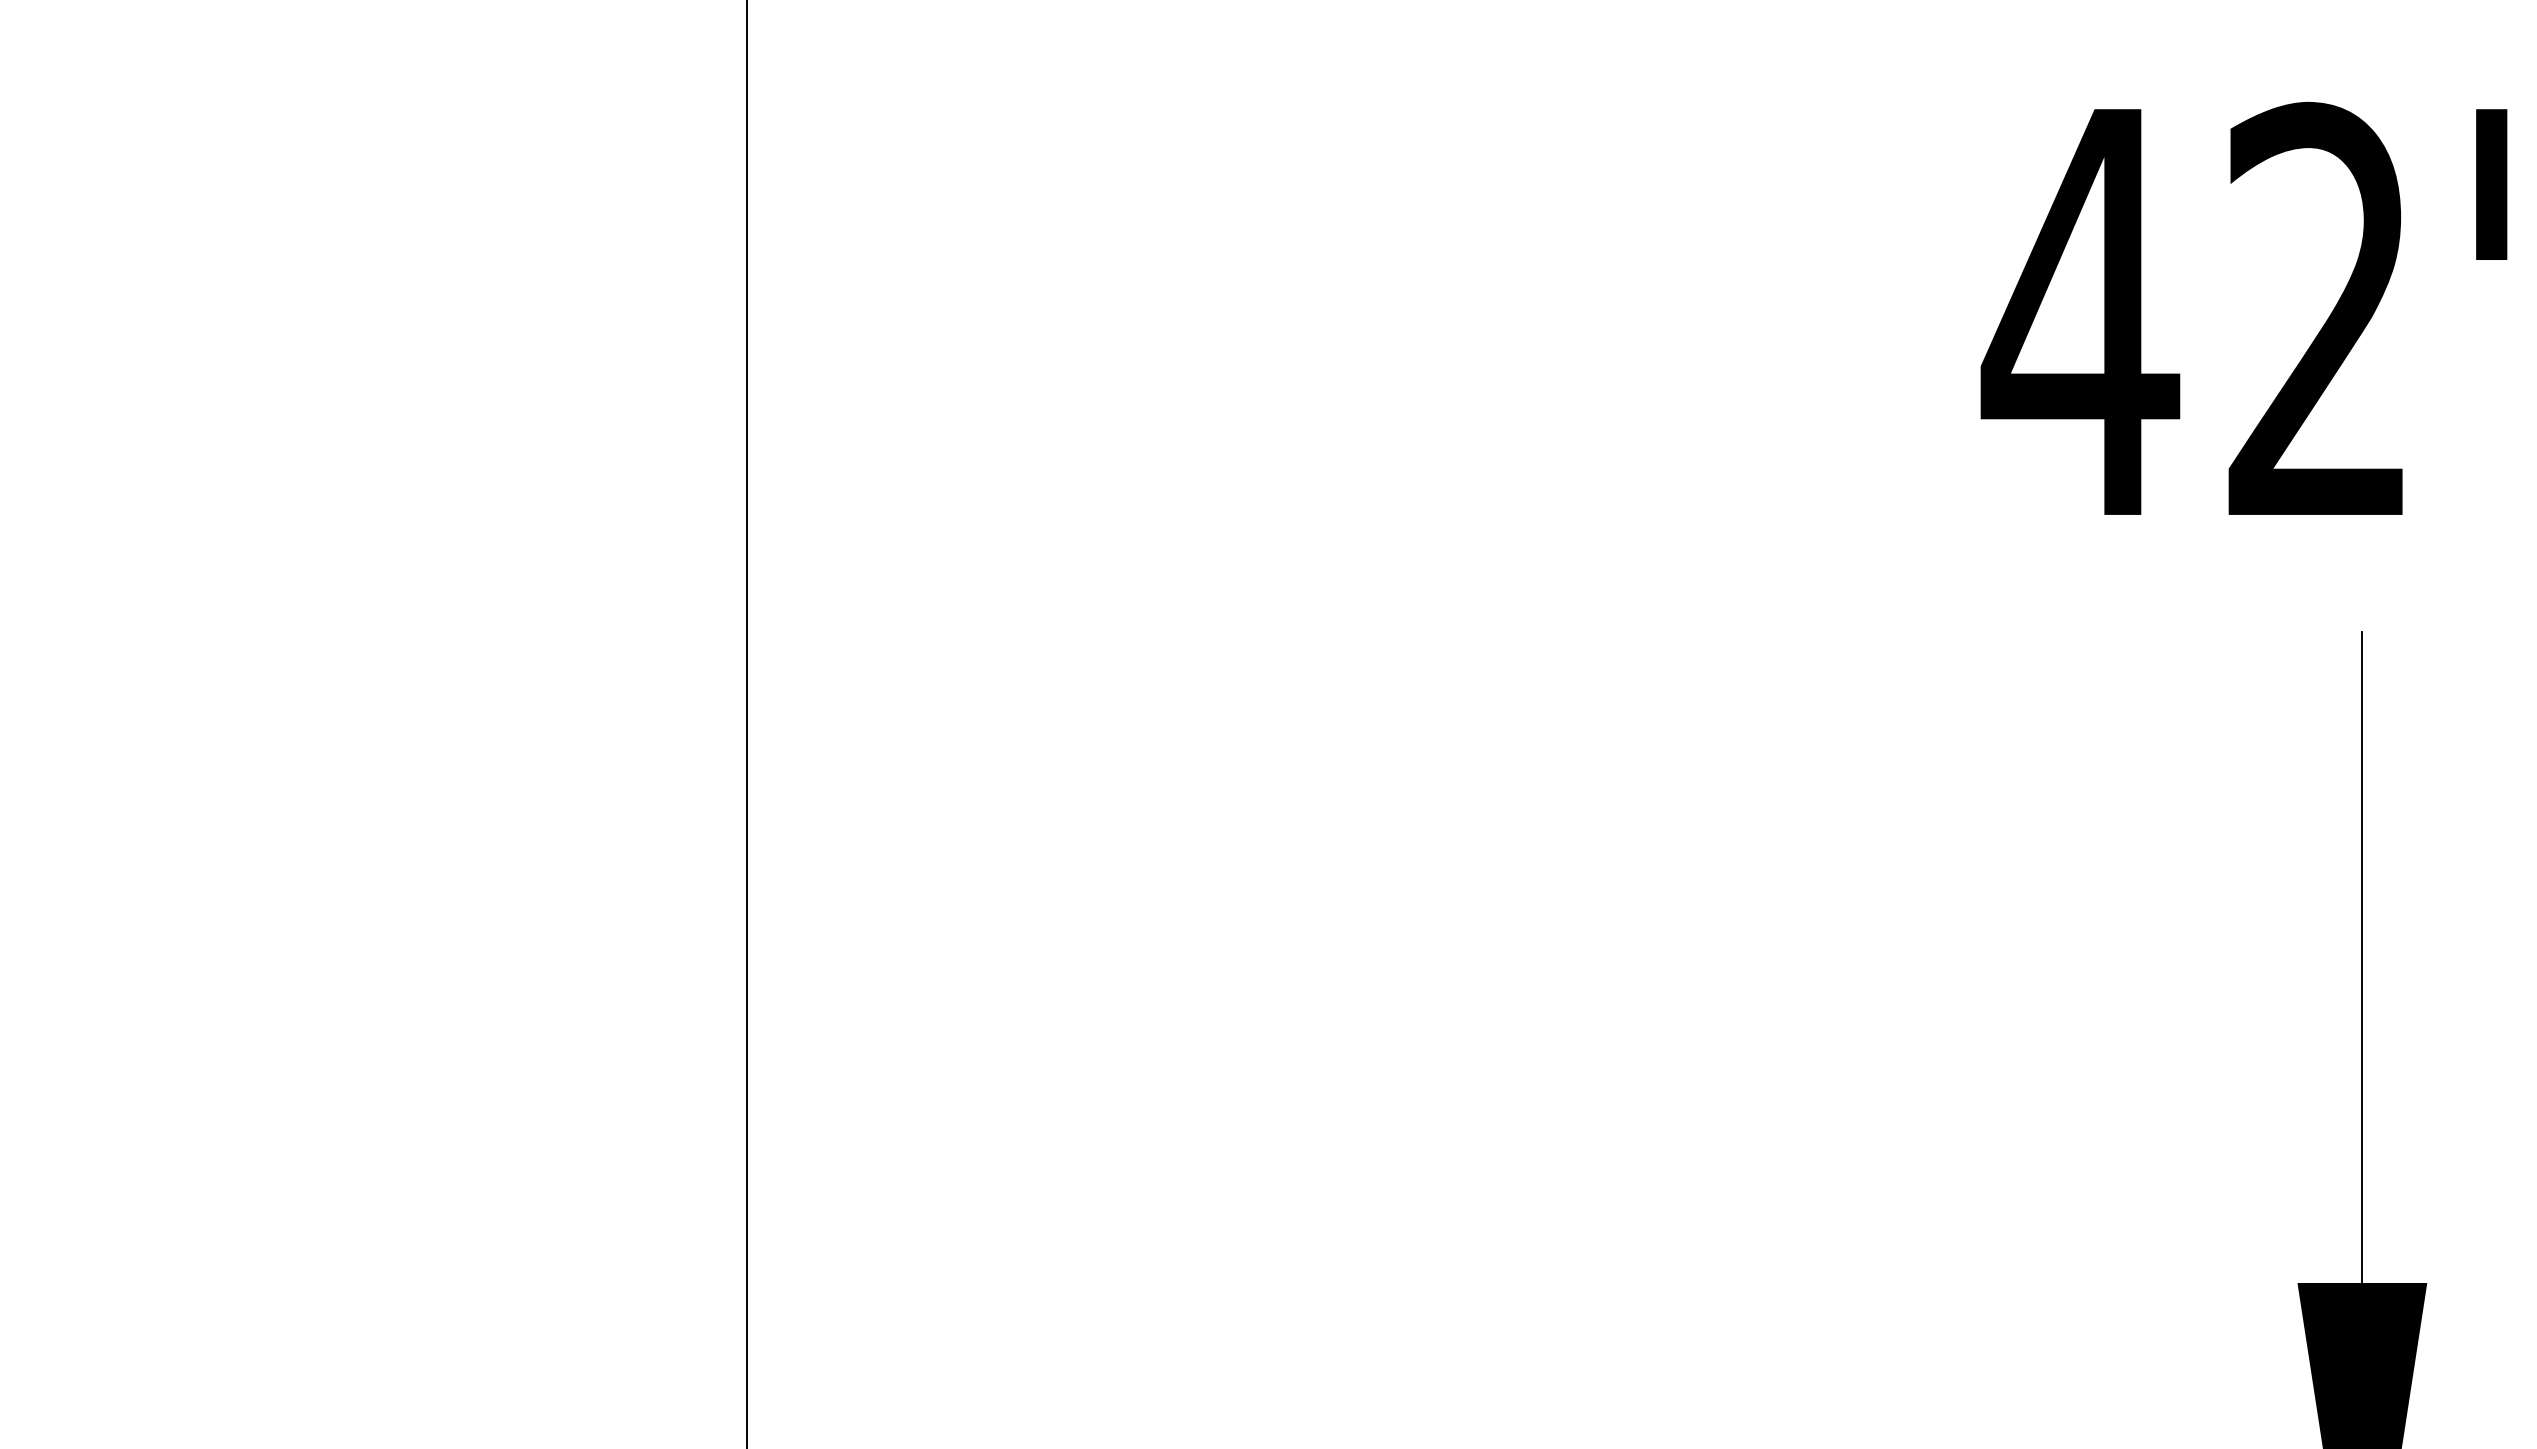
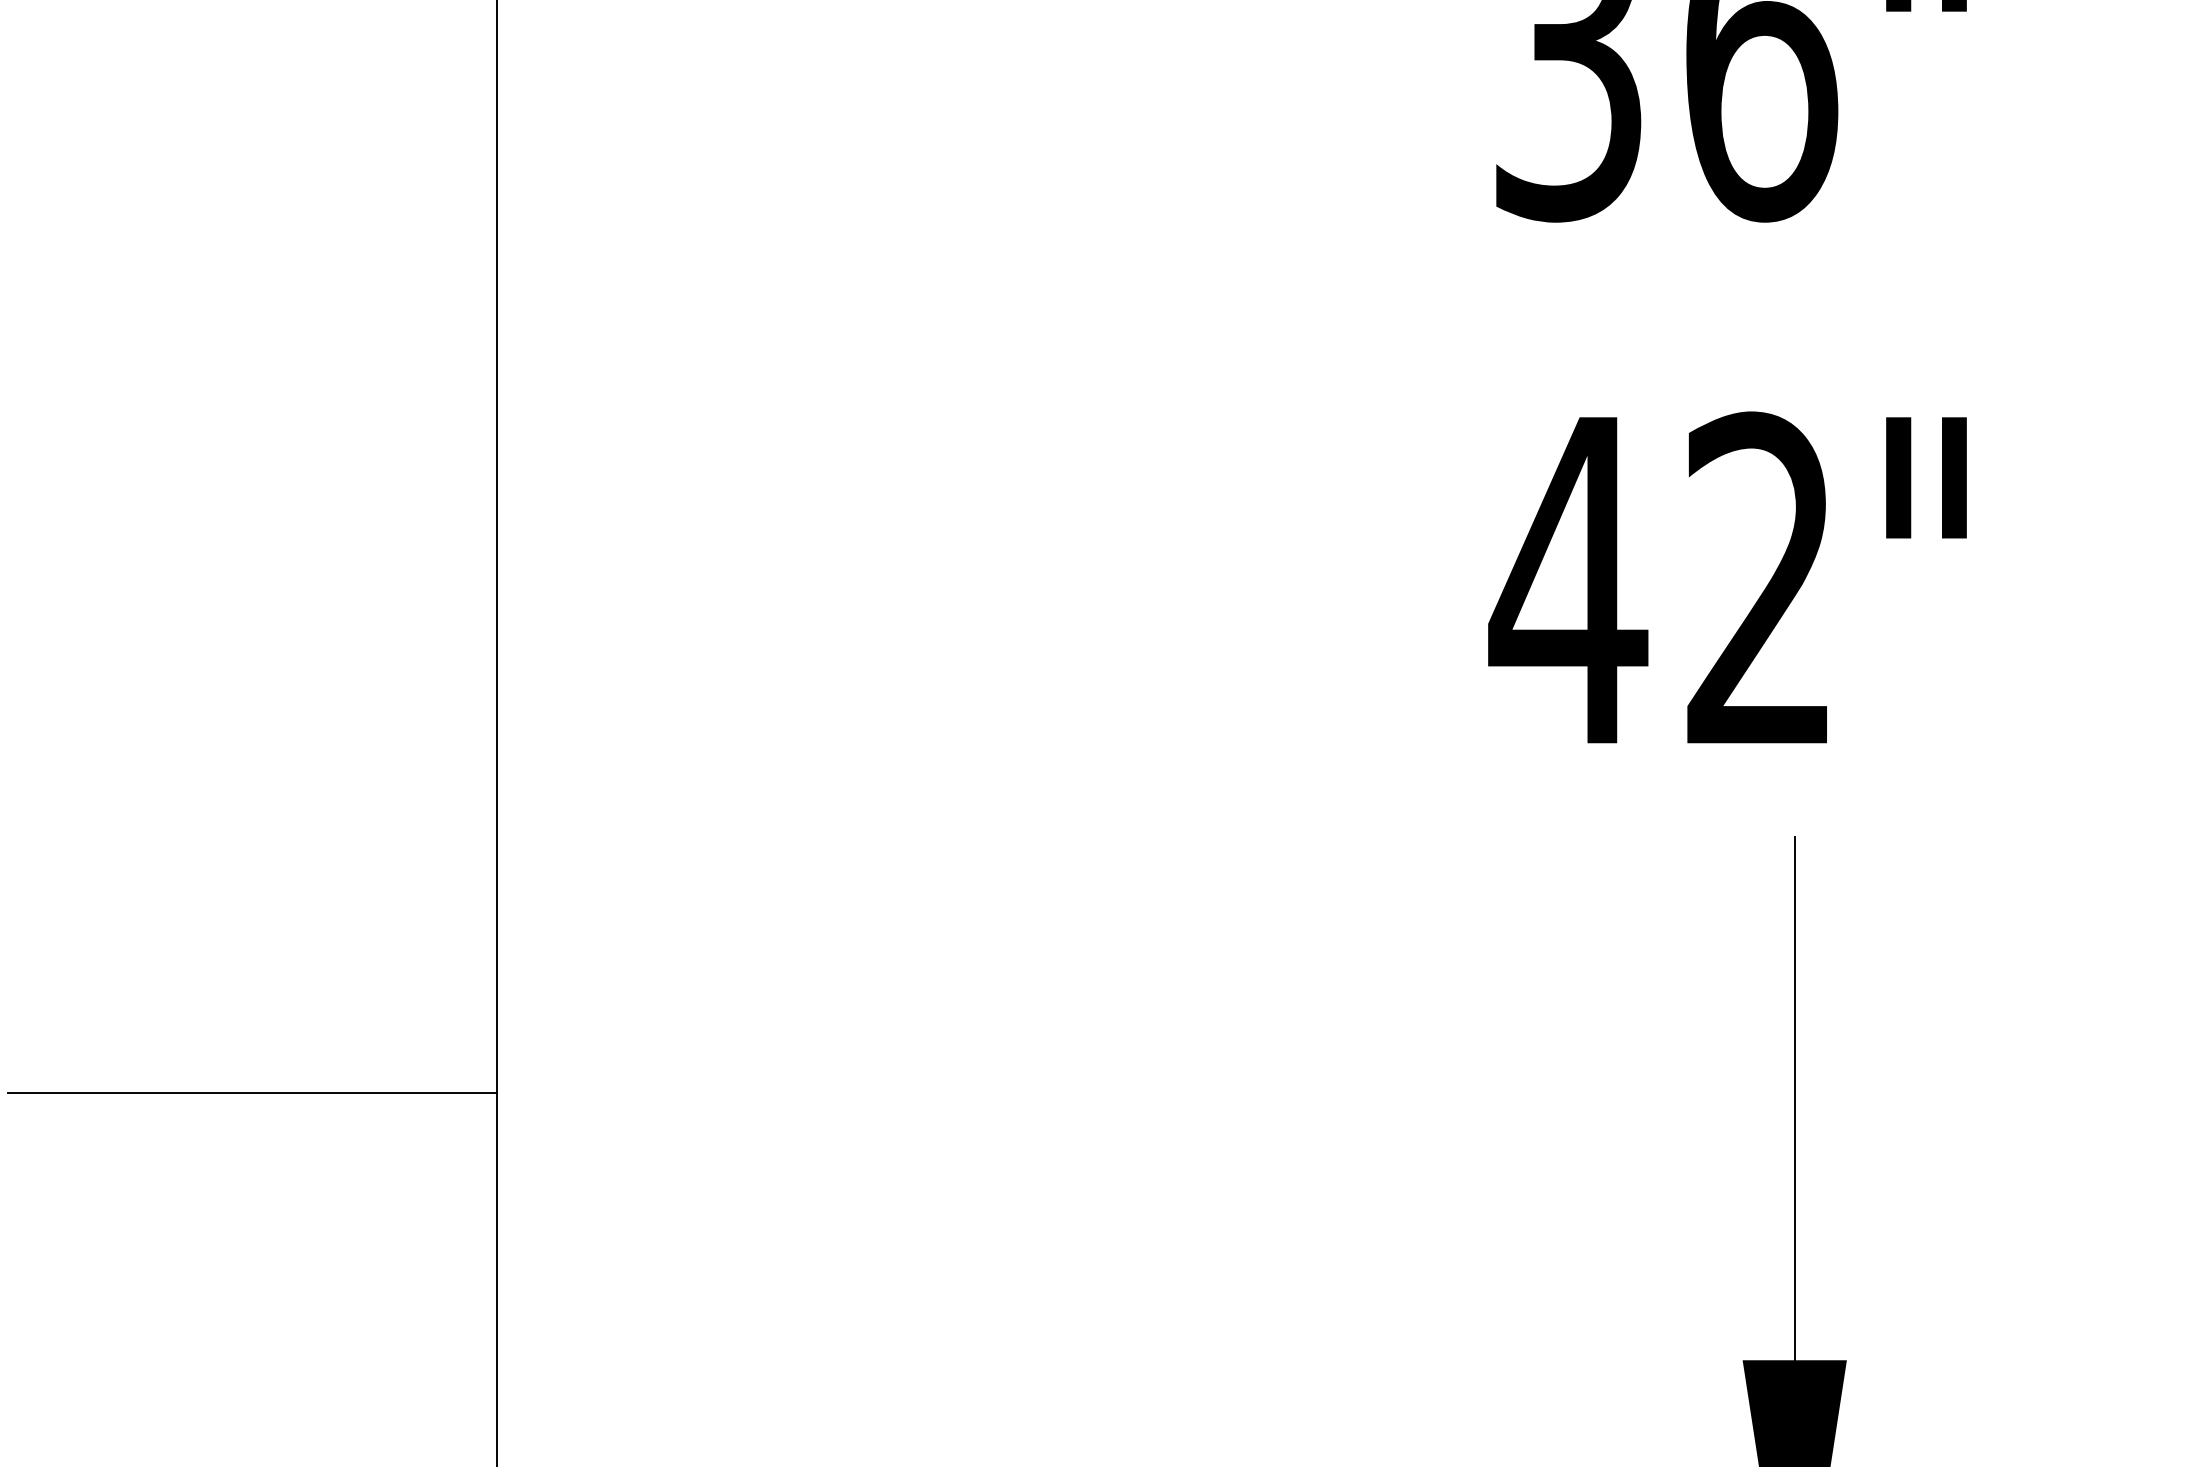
line: (442, 950) -> (252, 1093), added

